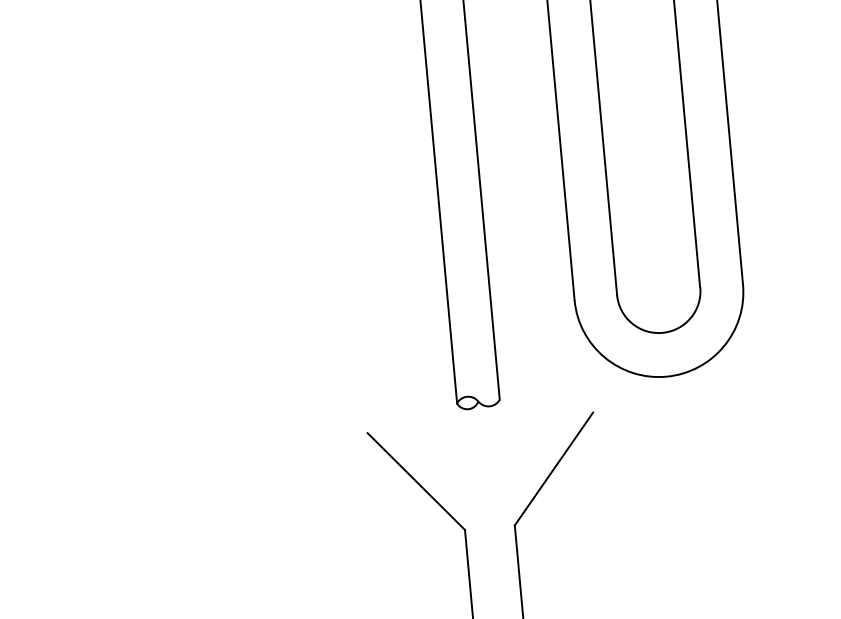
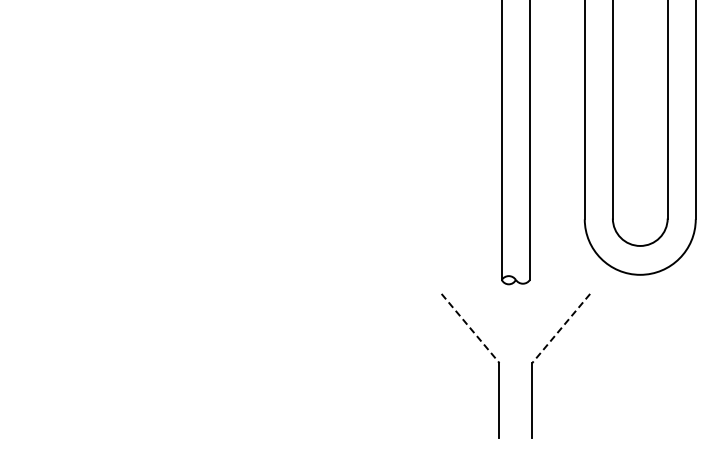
line: (552, 469) -> (560, 328), solid -> dashed
line: (416, 481) -> (470, 328), solid -> dashed

